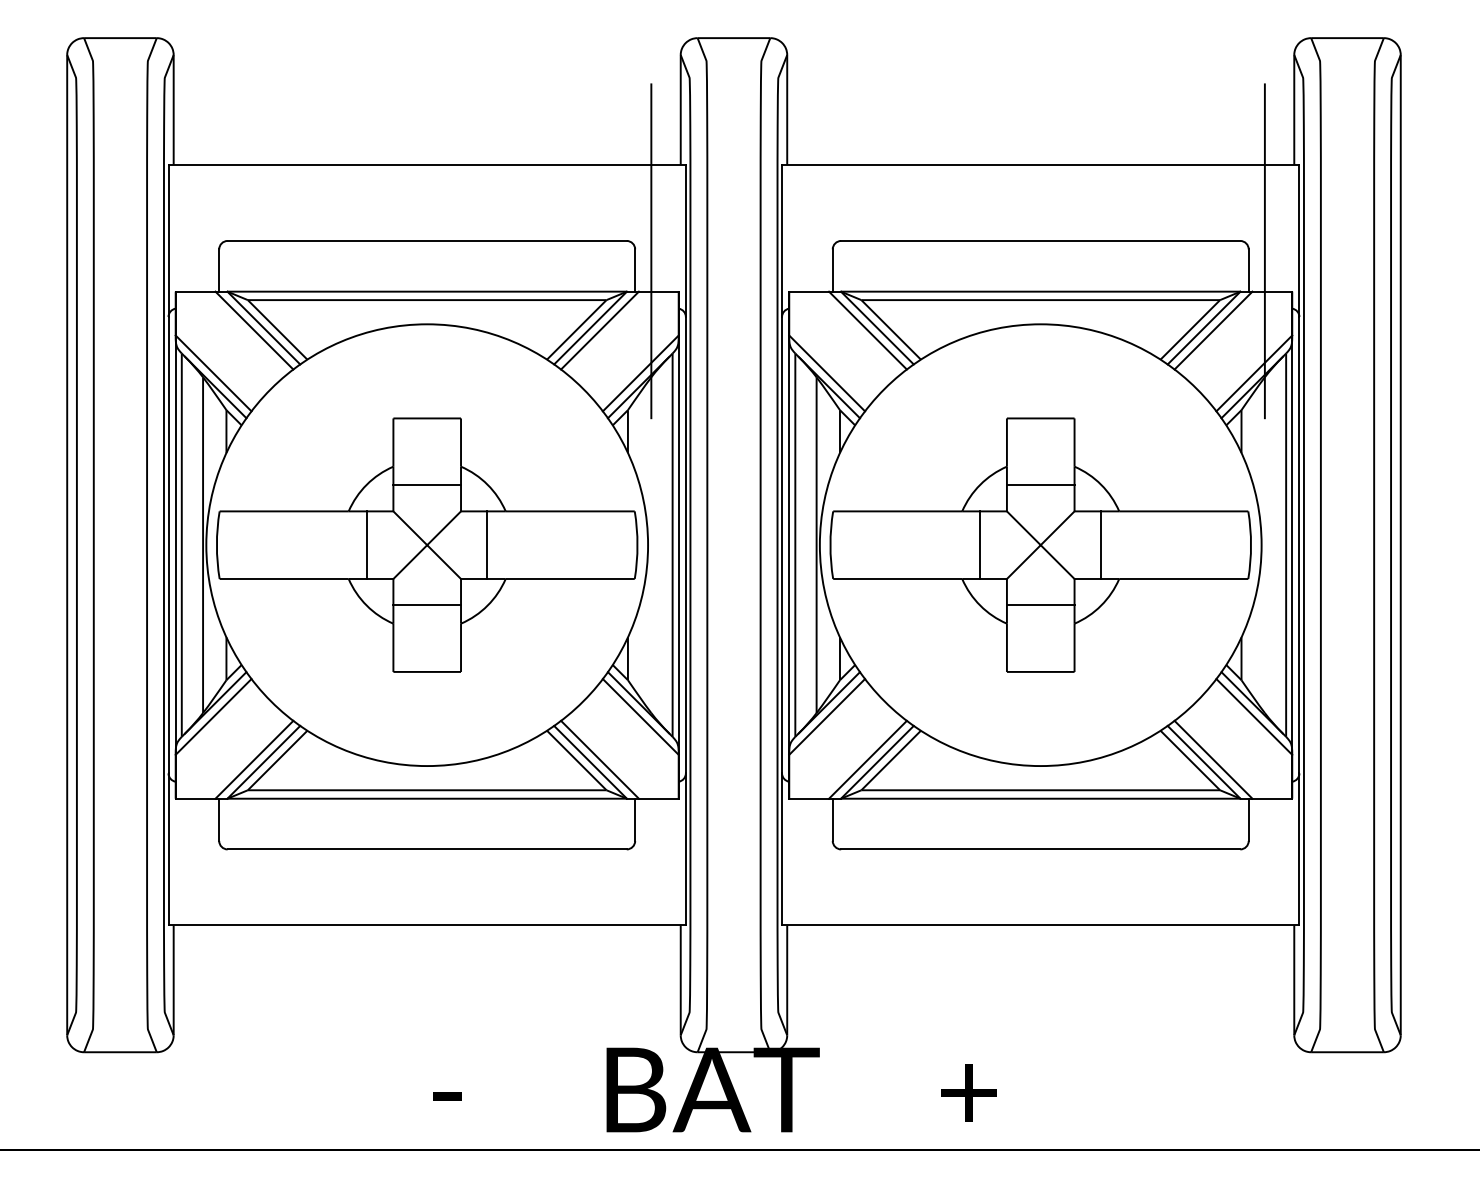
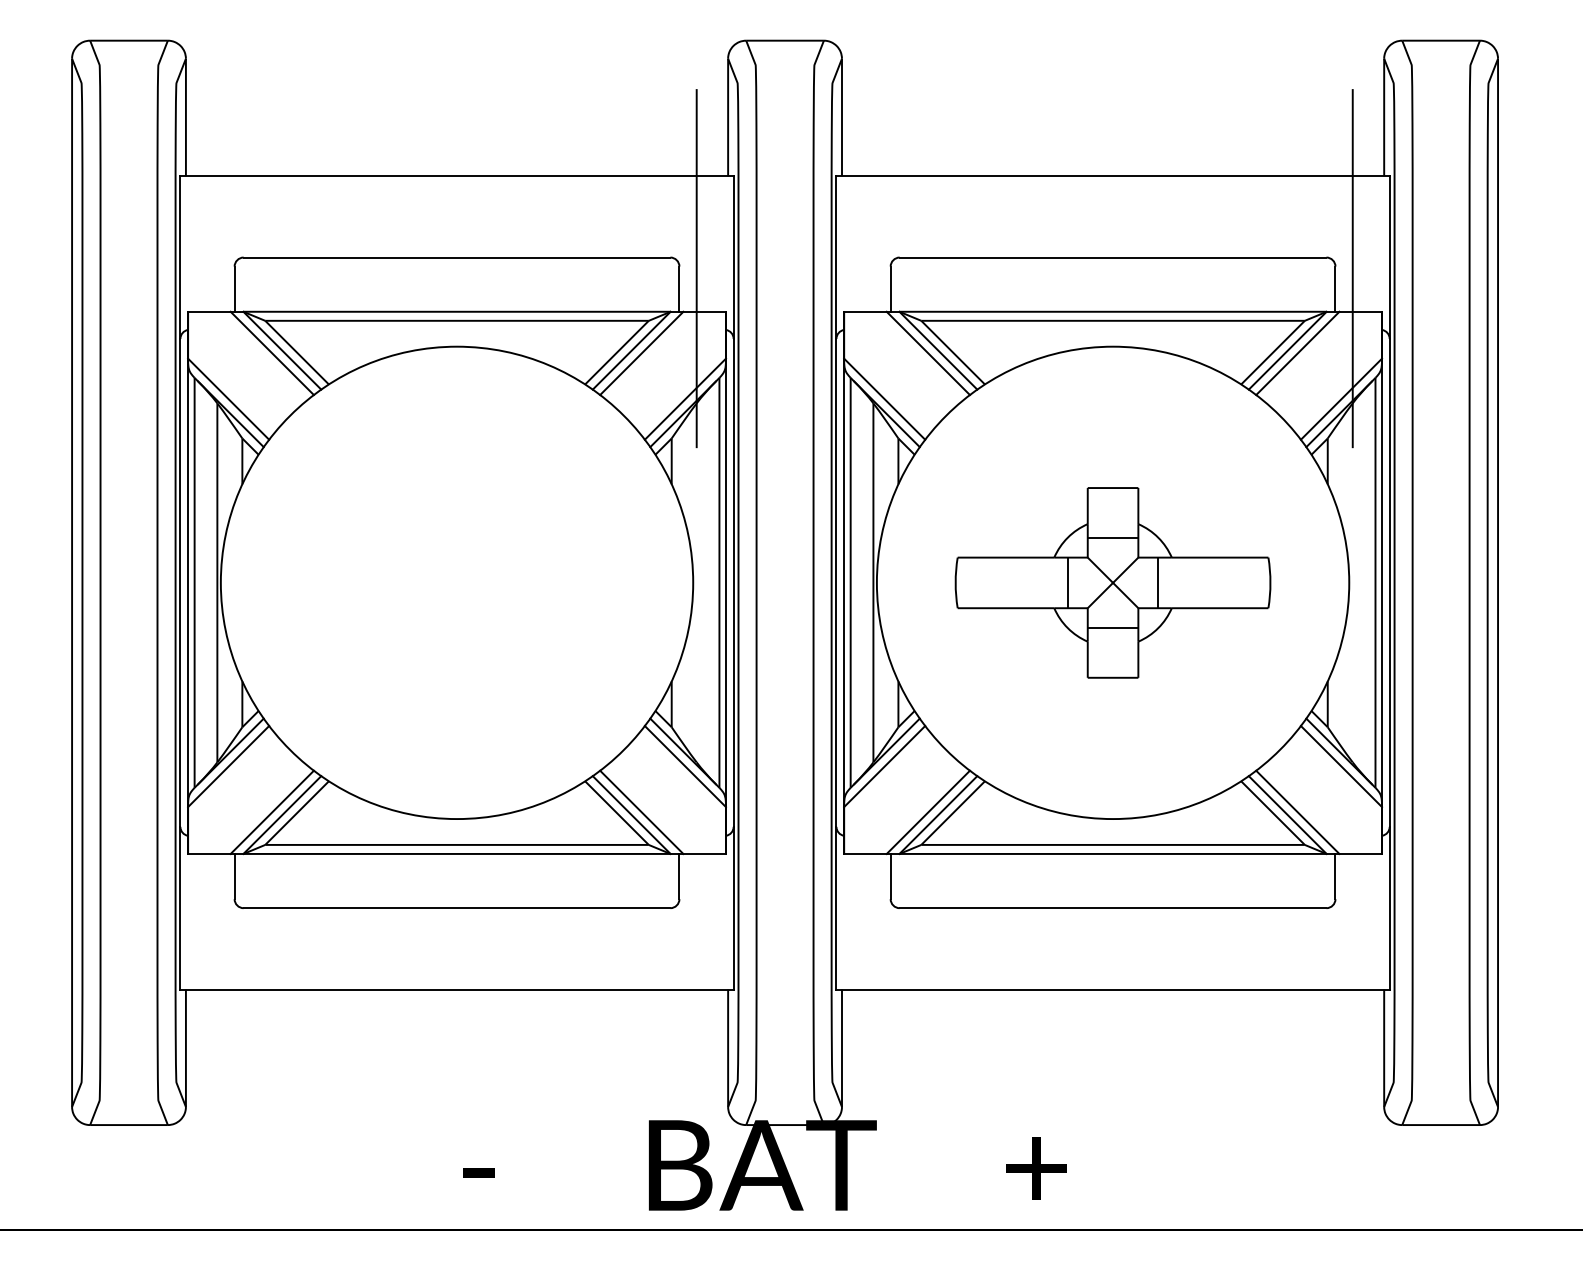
part: (426, 544) -> (456, 582), removed
part: (1040, 544) -> (1112, 582), size x0.7

